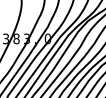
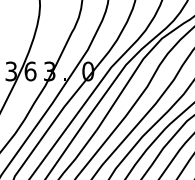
text: (16, 38) -> (30, 70), 8 -> 6

